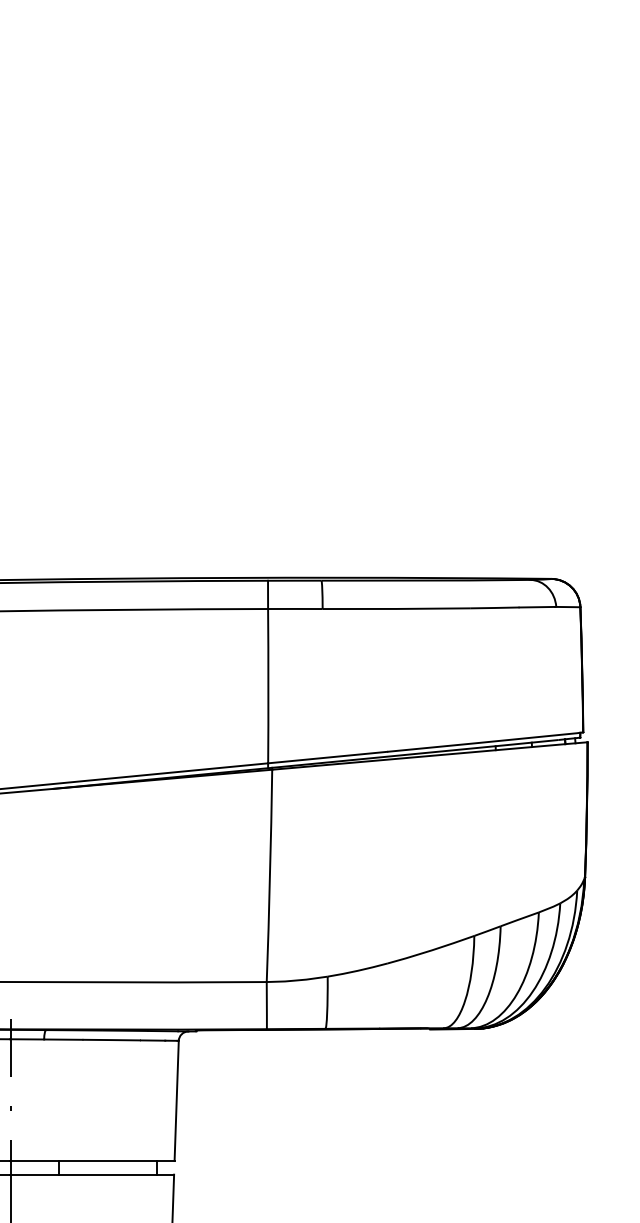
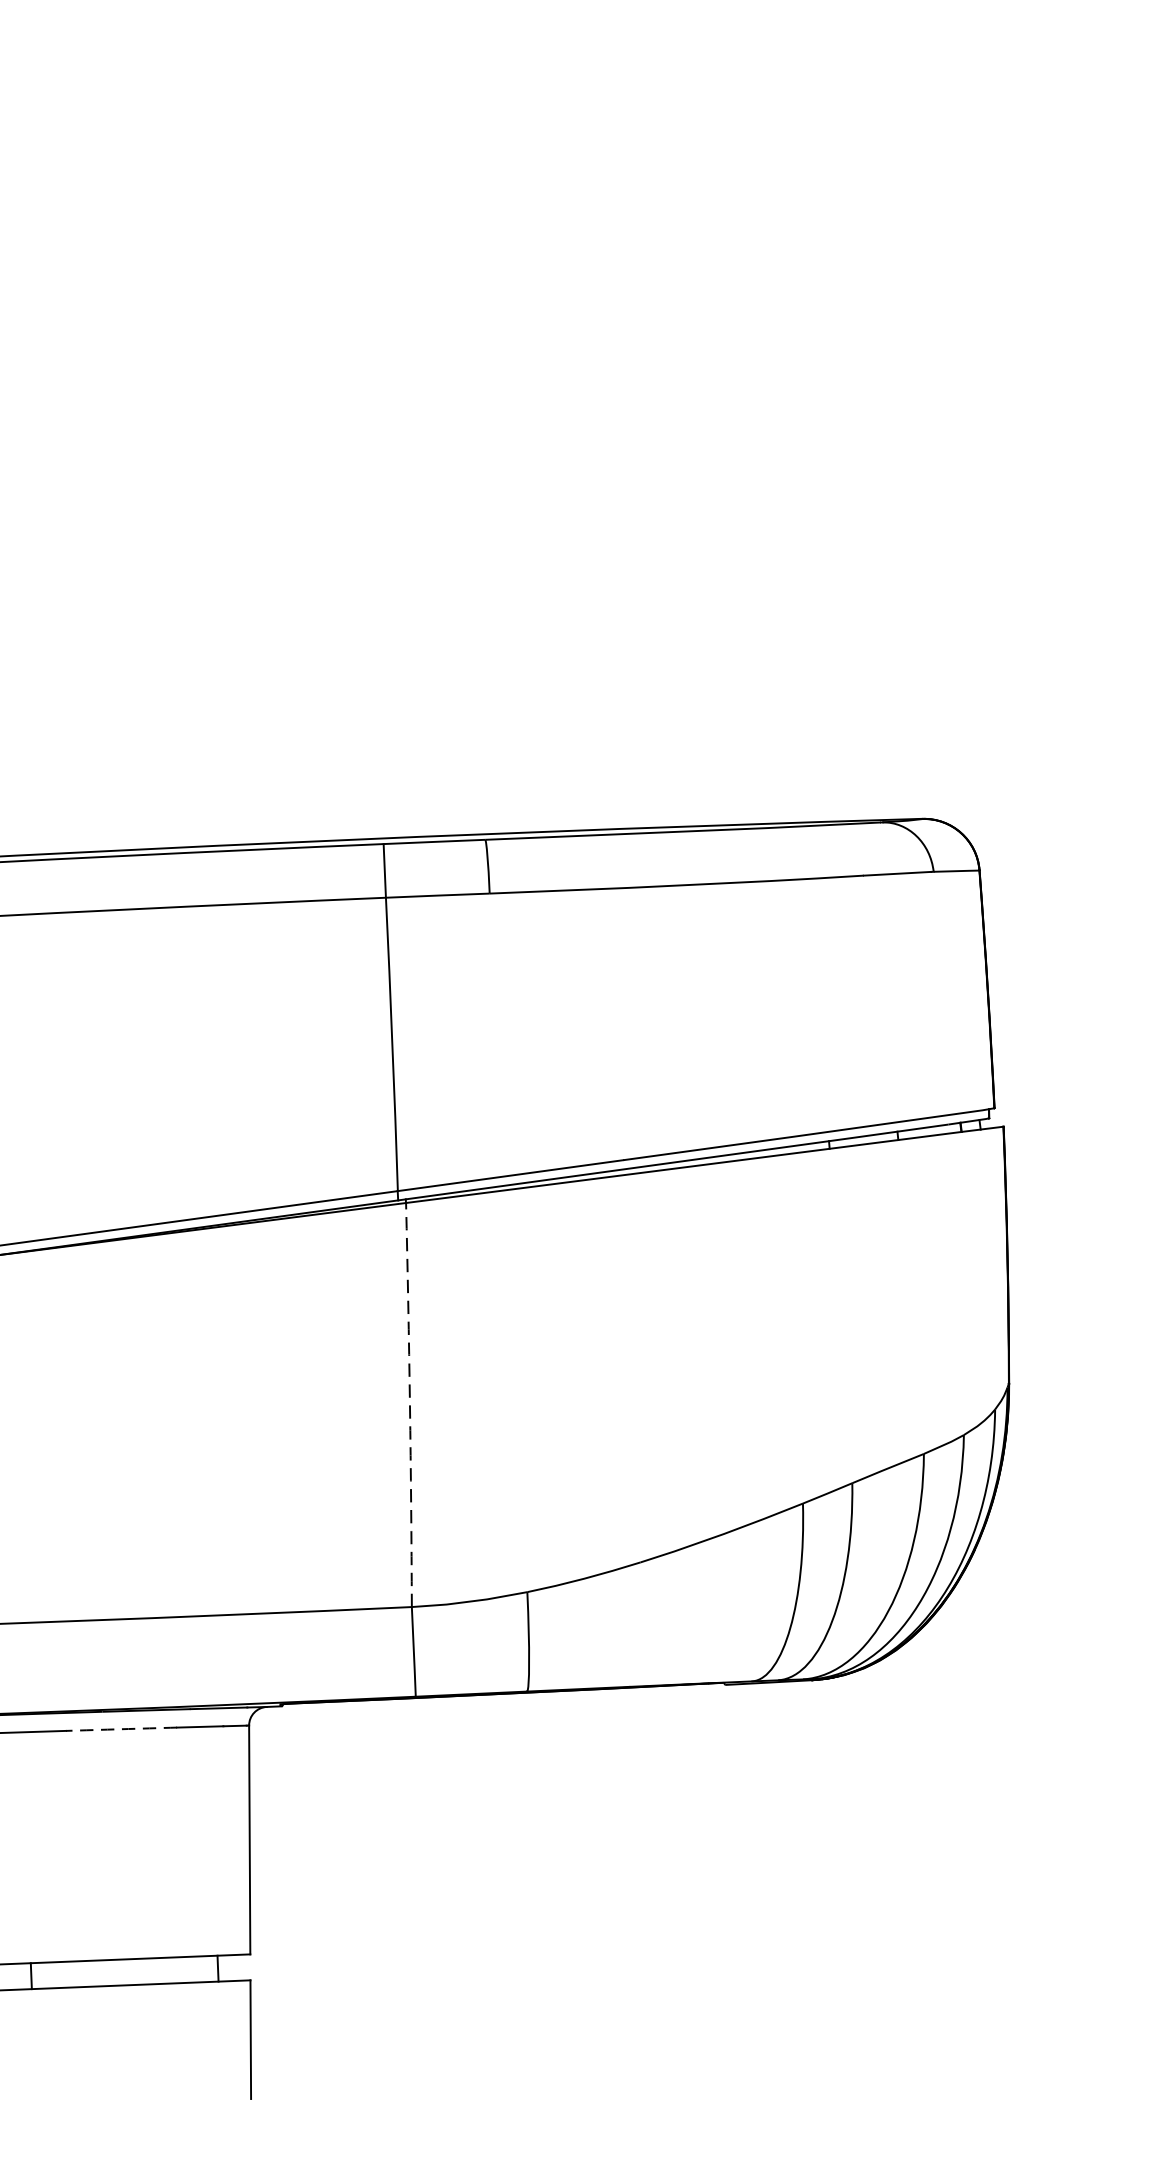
arc: (270, 875) -> (410, 1404), solid -> dashed
arc: (111, 1040) -> (121, 1730), solid -> dashed

